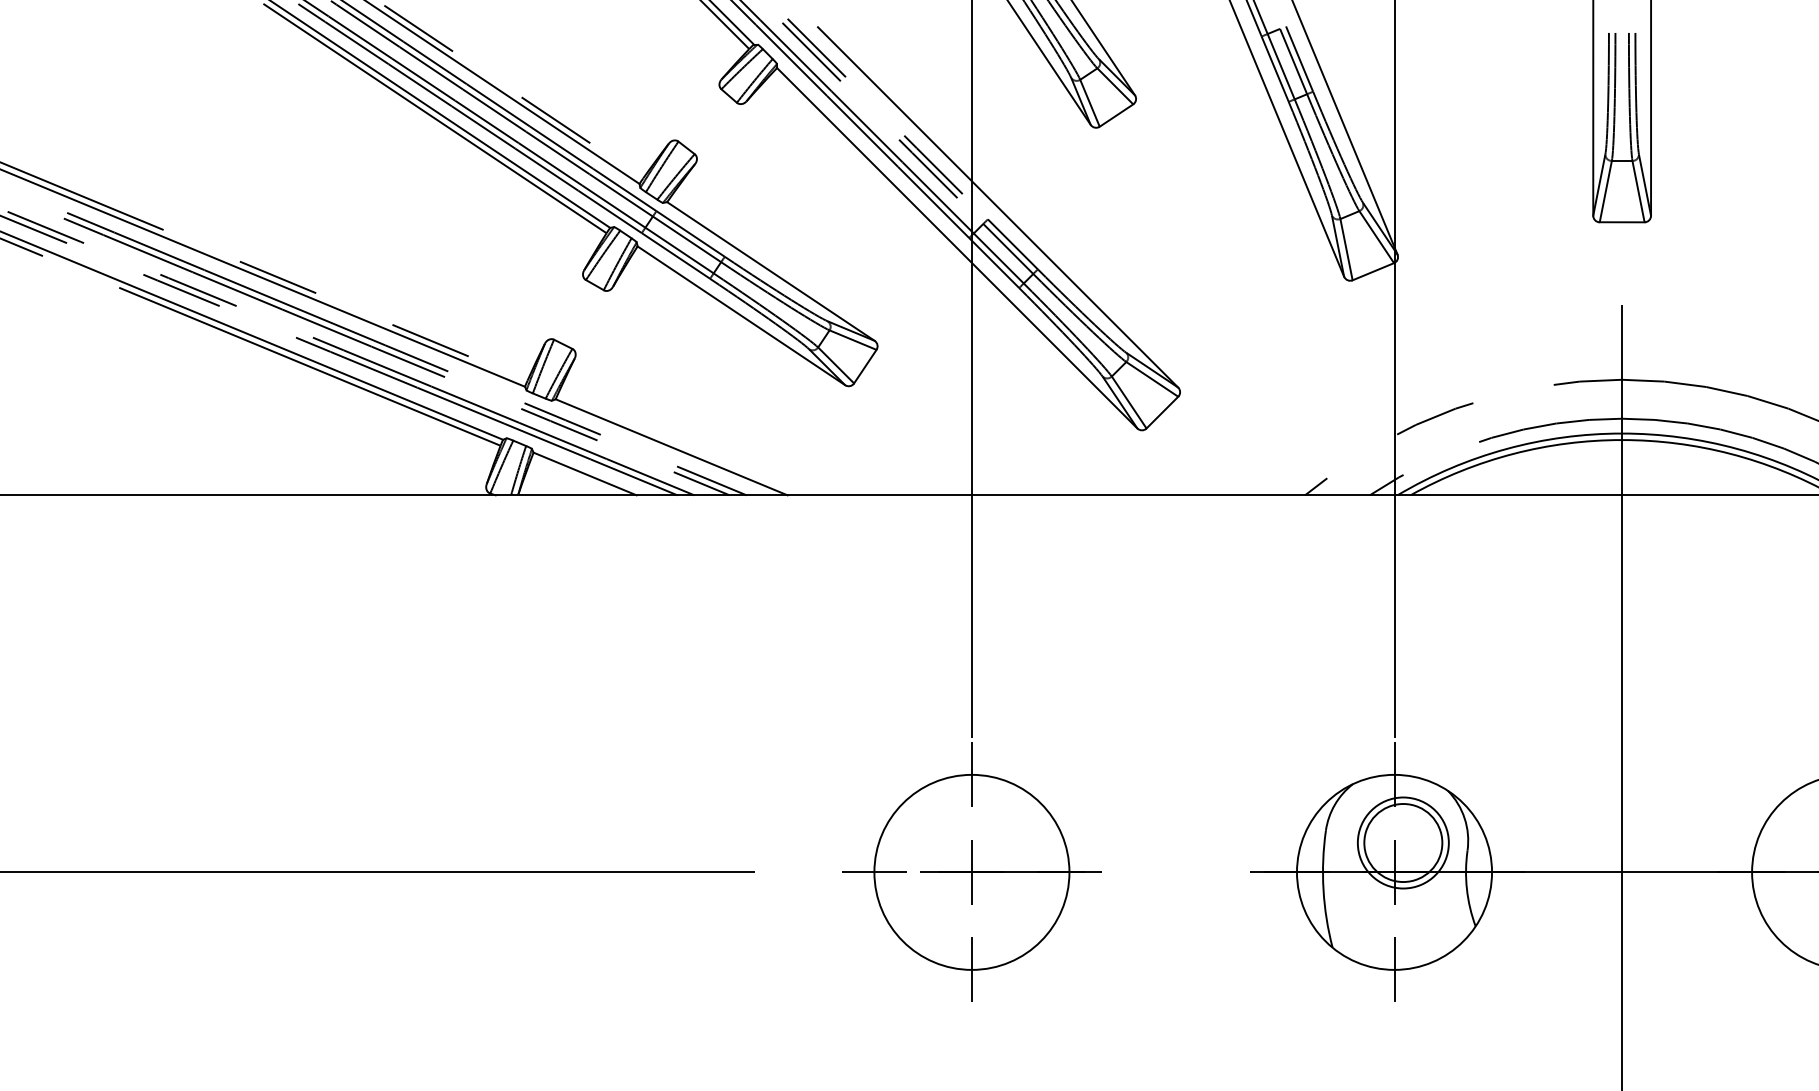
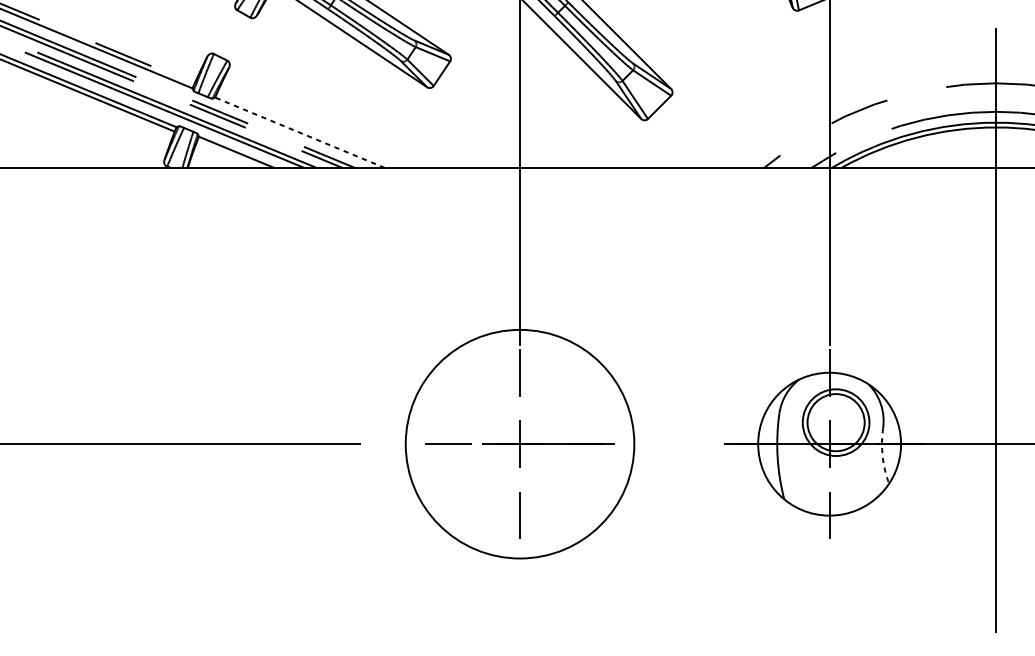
line: (671, 447) -> (299, 132), solid -> dashed
circle: (971, 871) -> (519, 443), size x1.6
arc: (1466, 889) -> (882, 456), solid -> dashed

